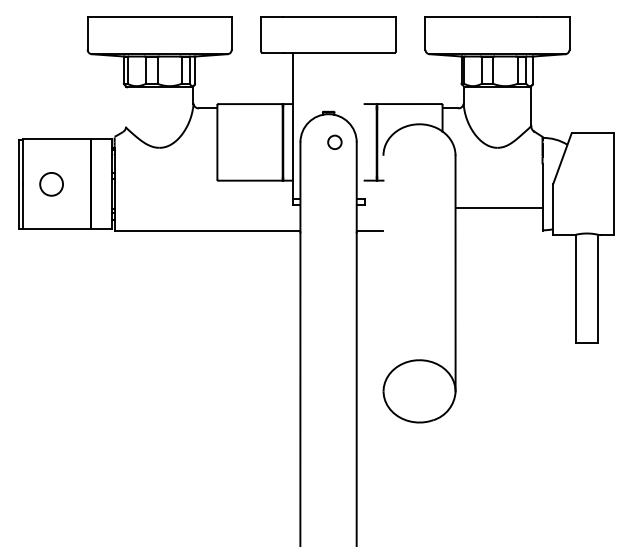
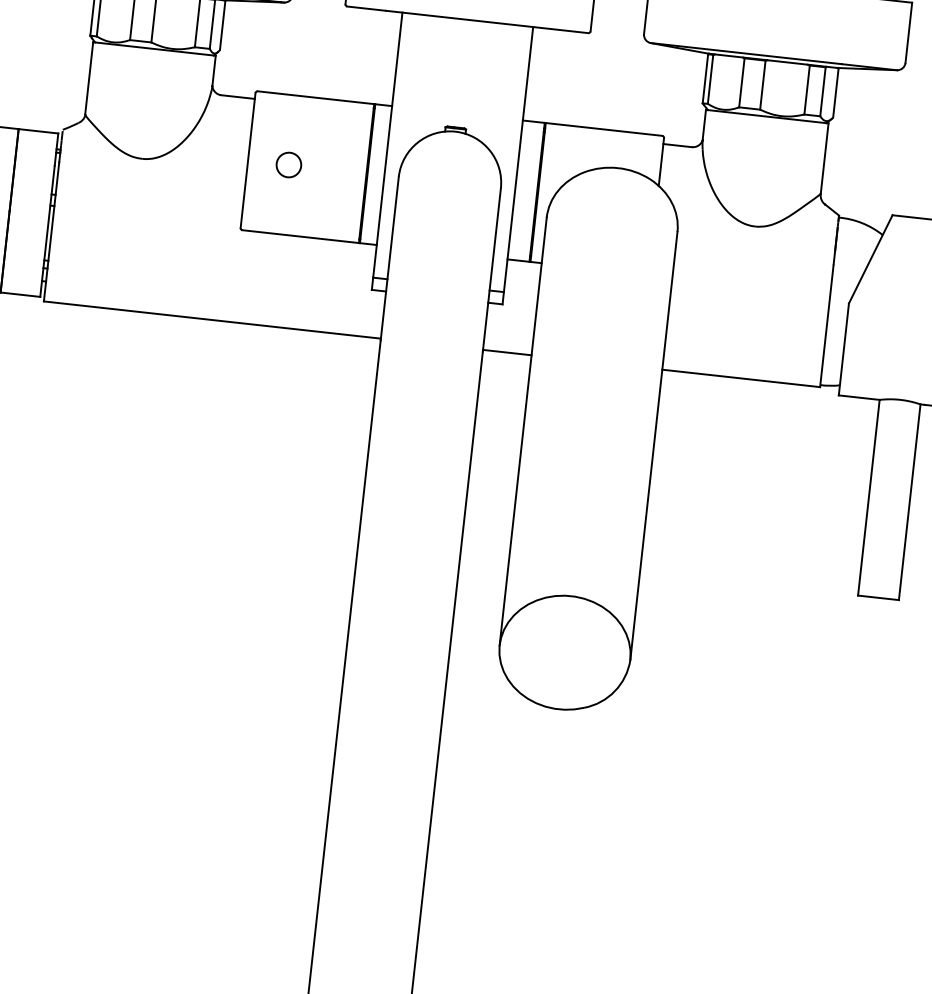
line: (125, 106) -> (88, 77), added
line: (364, 125) -> (518, 159), added
circle: (334, 141) -> (288, 163), moved
line: (498, 208) -> (740, 378), moved
line: (383, 273) -> (523, 431), added

